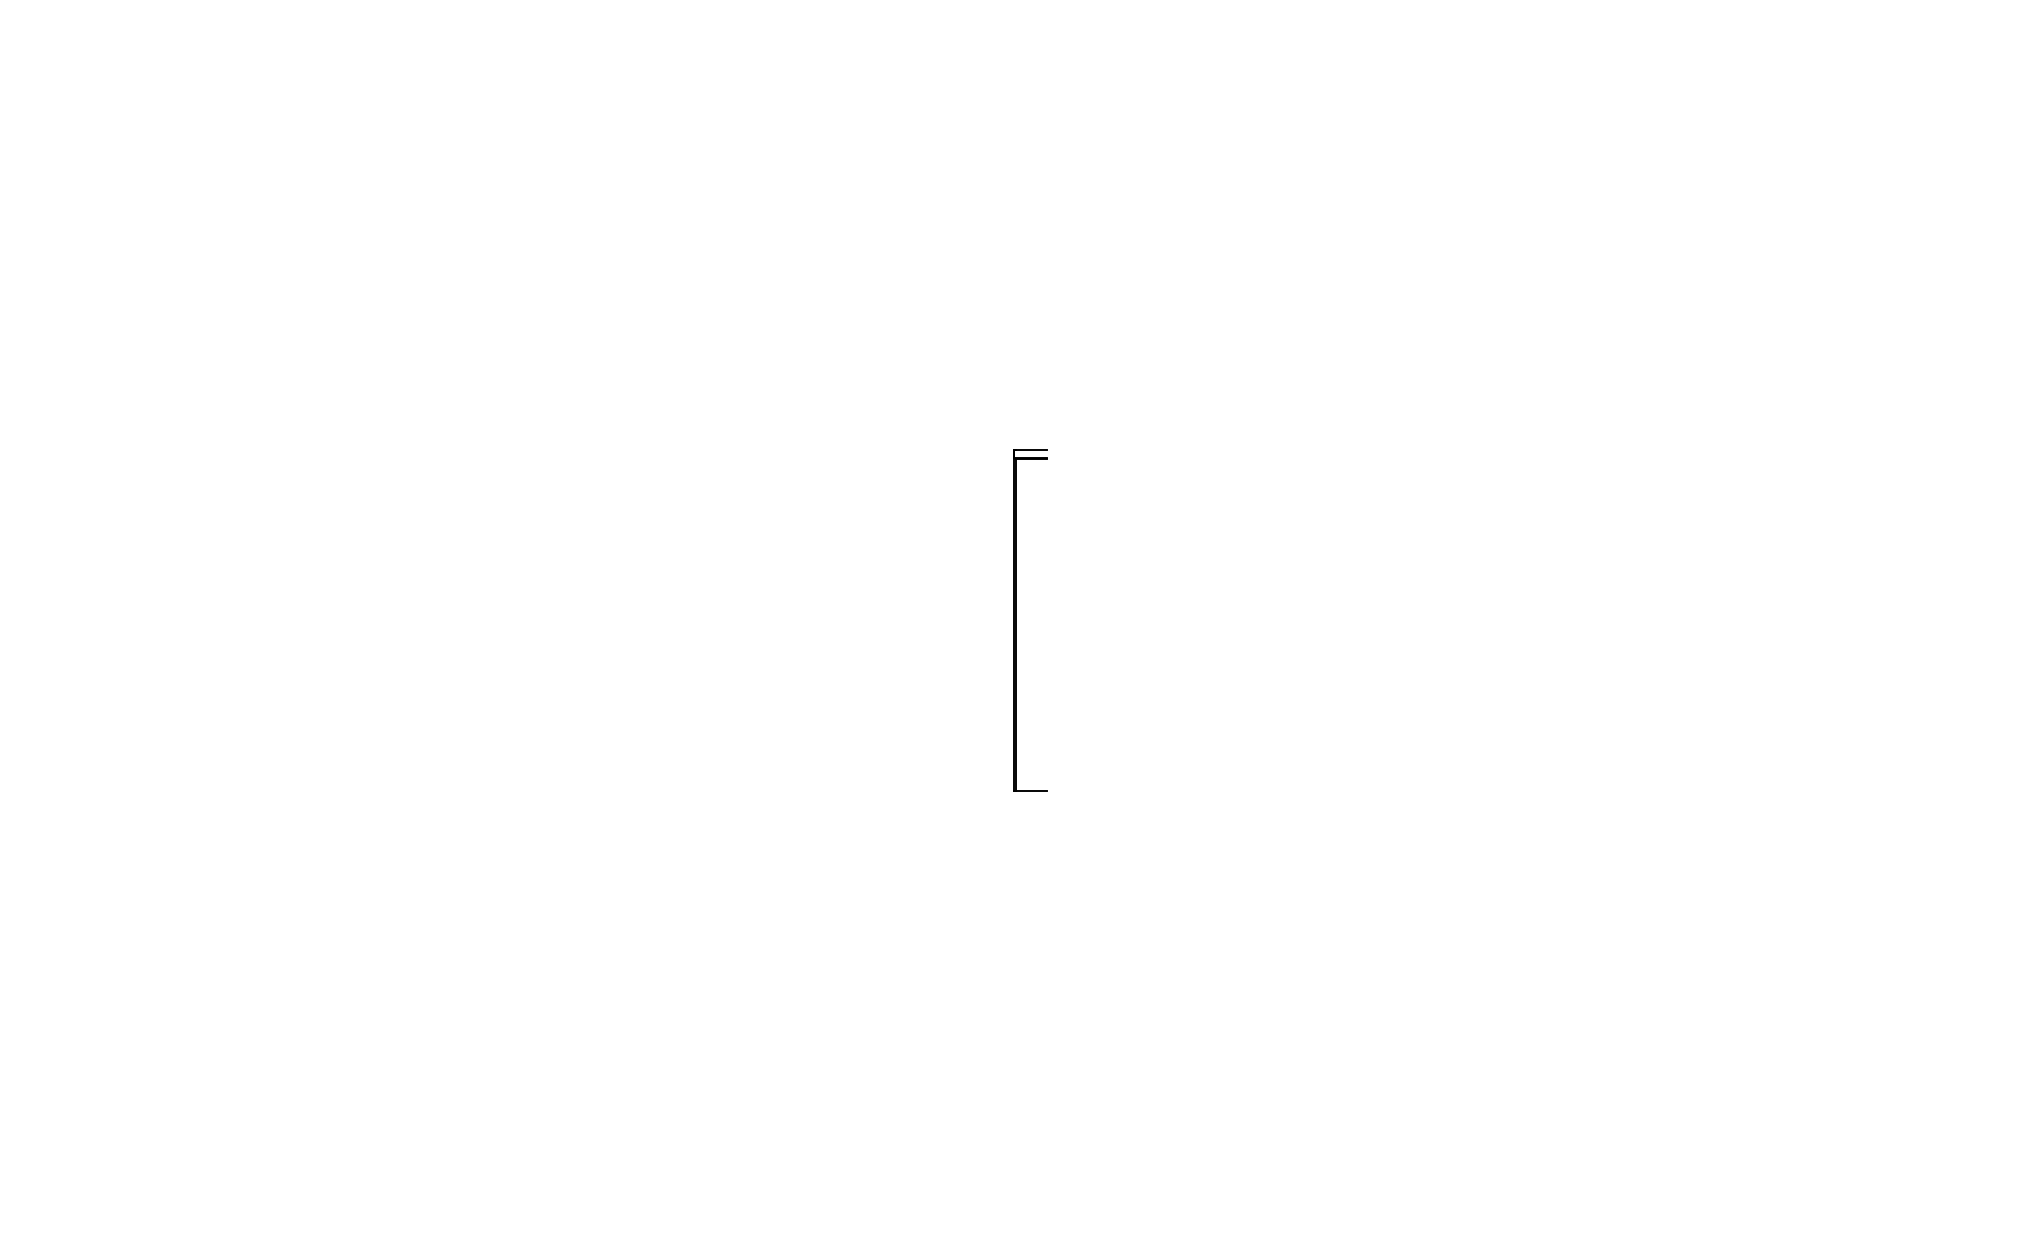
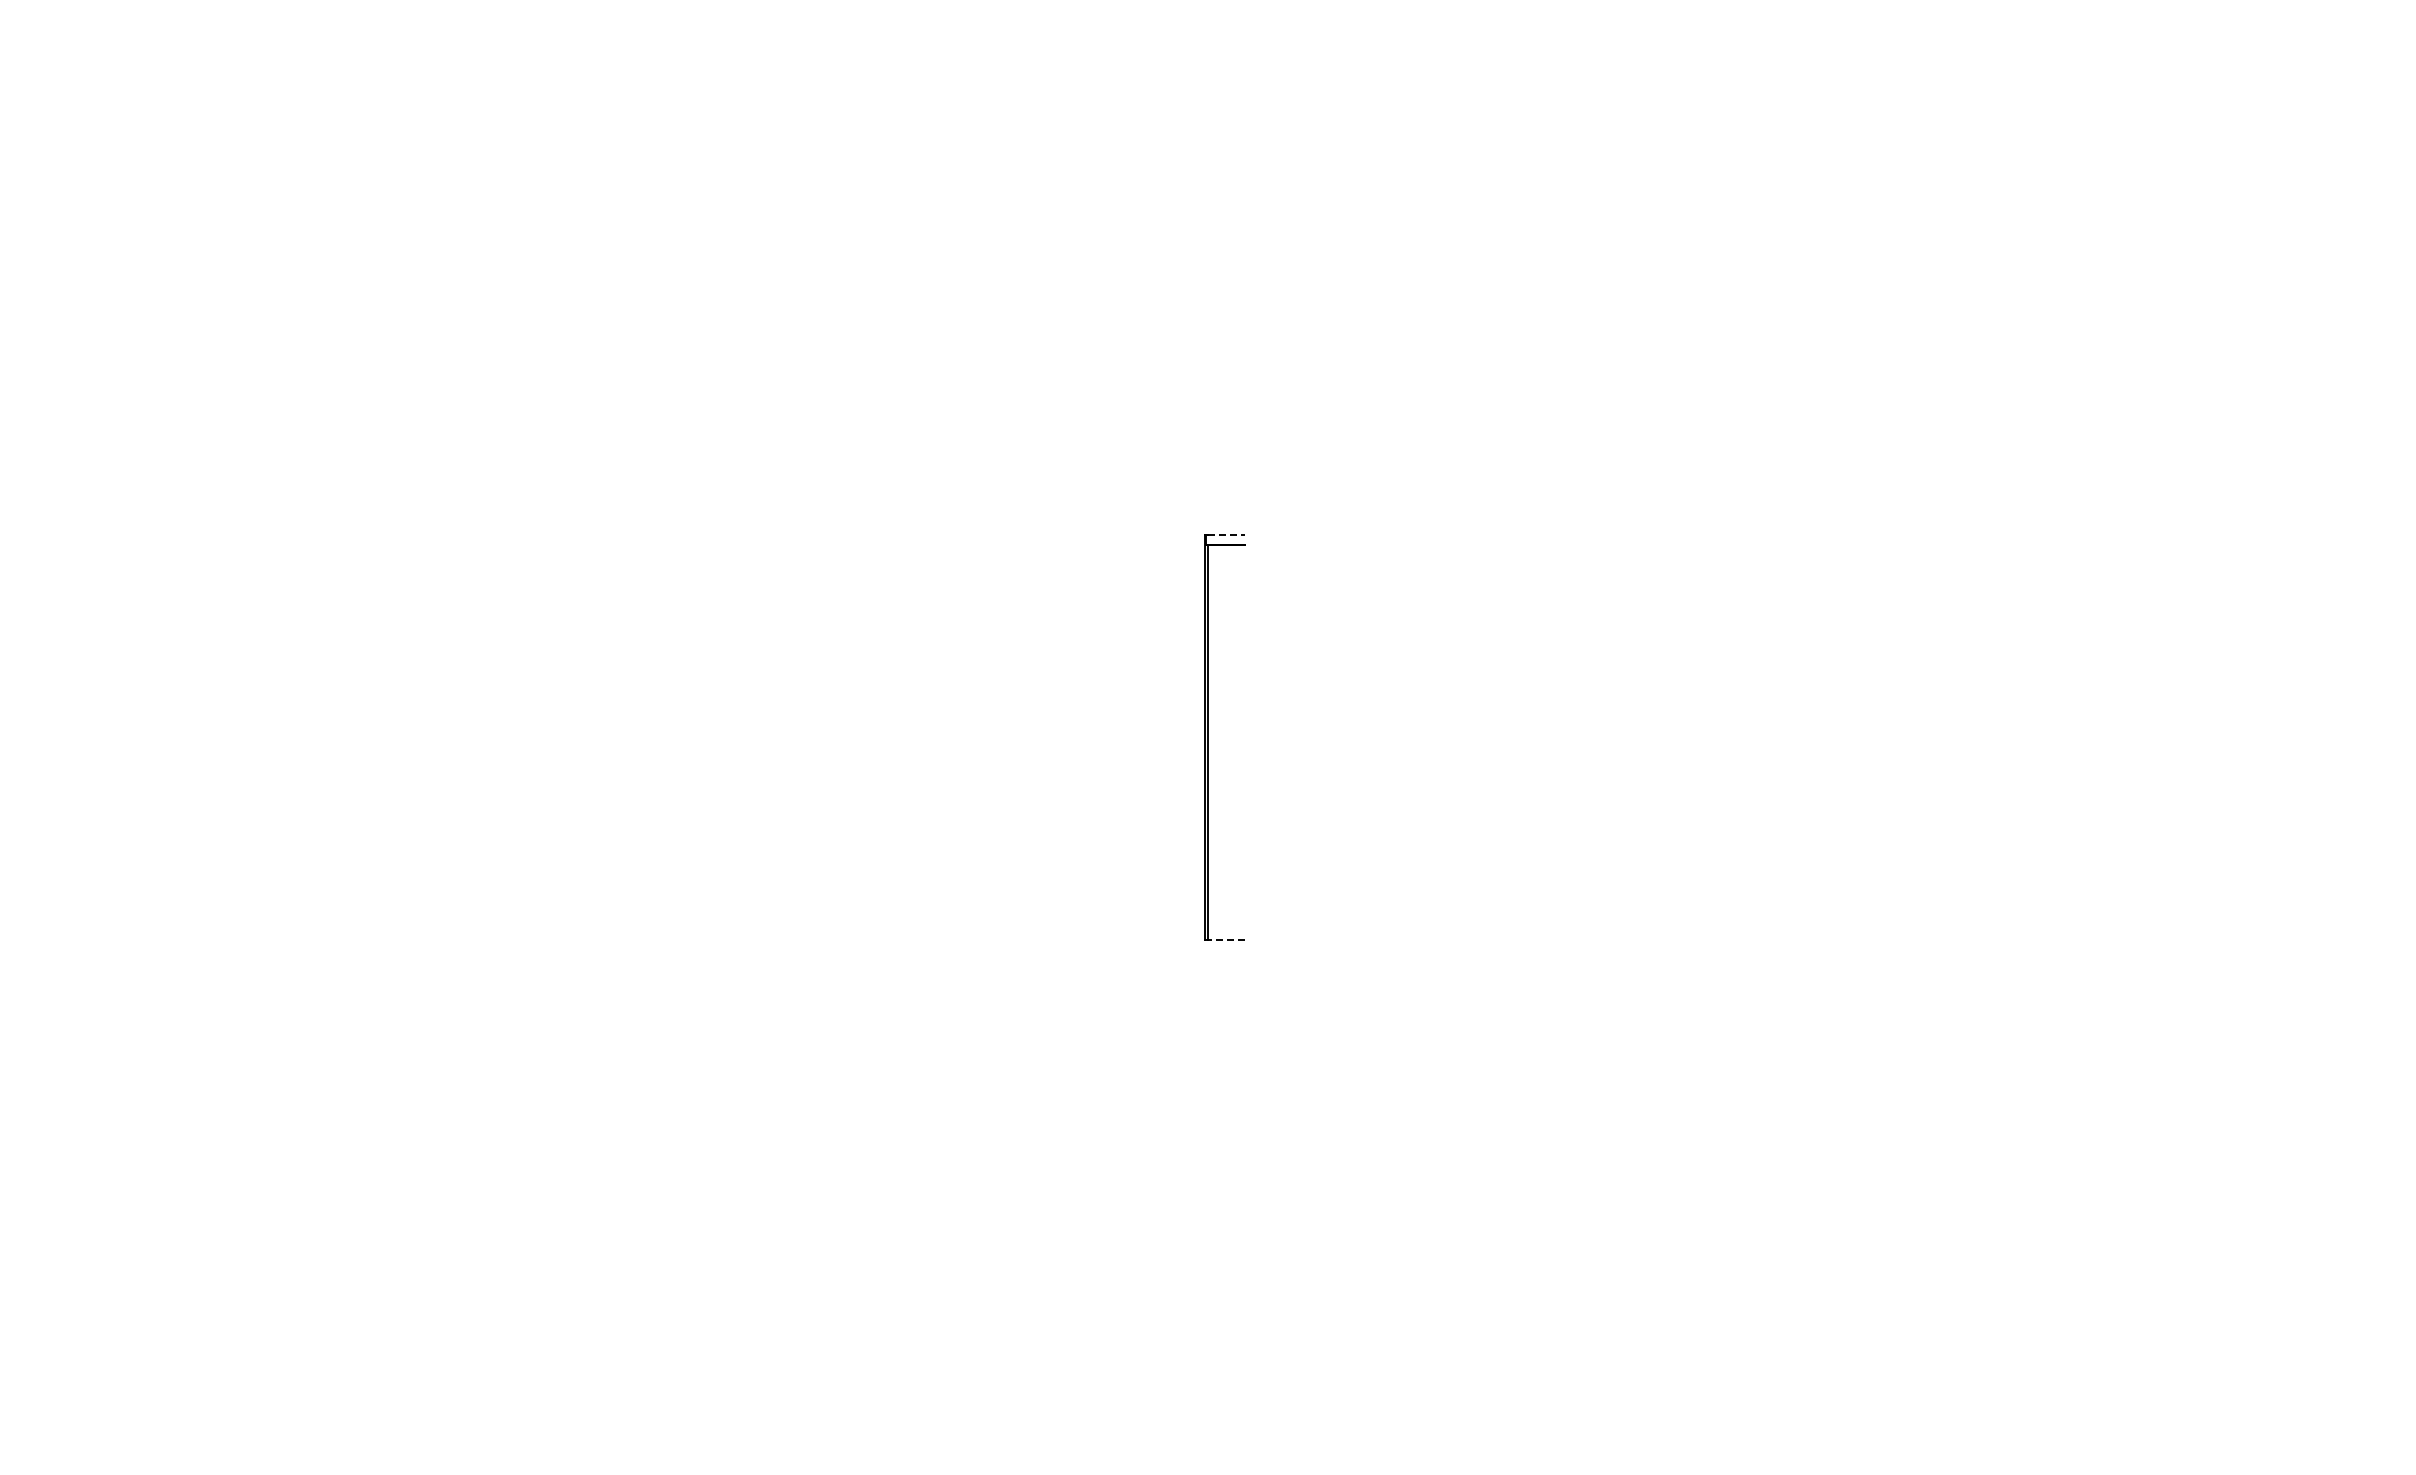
line: (1032, 449) -> (1227, 534), solid -> dashed
line: (1031, 791) -> (1226, 940), solid -> dashed

